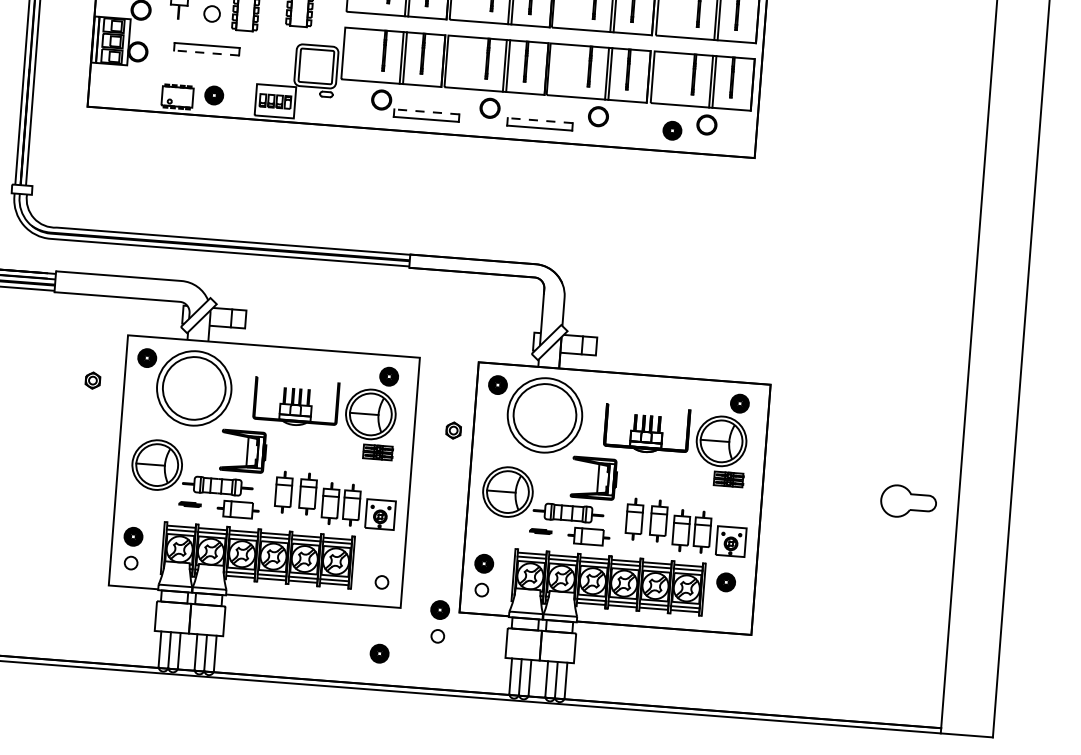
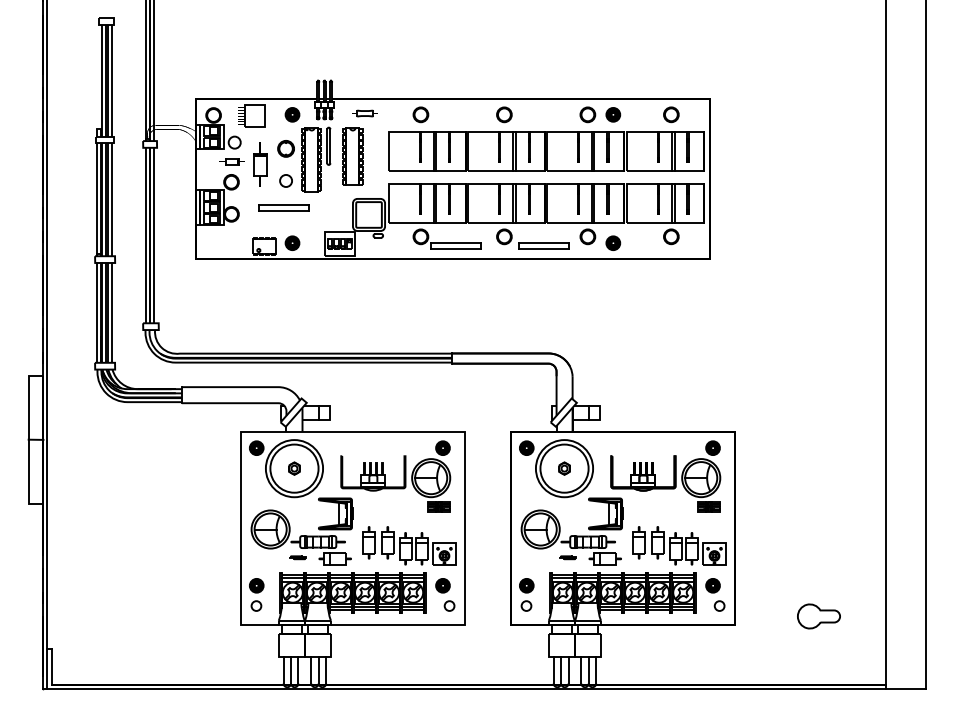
line: (205, 53) -> (283, 211), dashed -> solid
line: (425, 112) -> (455, 243), dashed -> solid
line: (540, 120) -> (543, 243), dashed -> solid
part: (672, 129) -> (613, 242), moved
part: (92, 380) -> (294, 468), moved
part: (453, 430) -> (564, 468), moved
part: (908, 501) -> (818, 616), moved
circle: (732, 608) -> (719, 605), added
part: (438, 621) -> (495, 632), removed
part: (379, 653) -> (442, 585), moved

